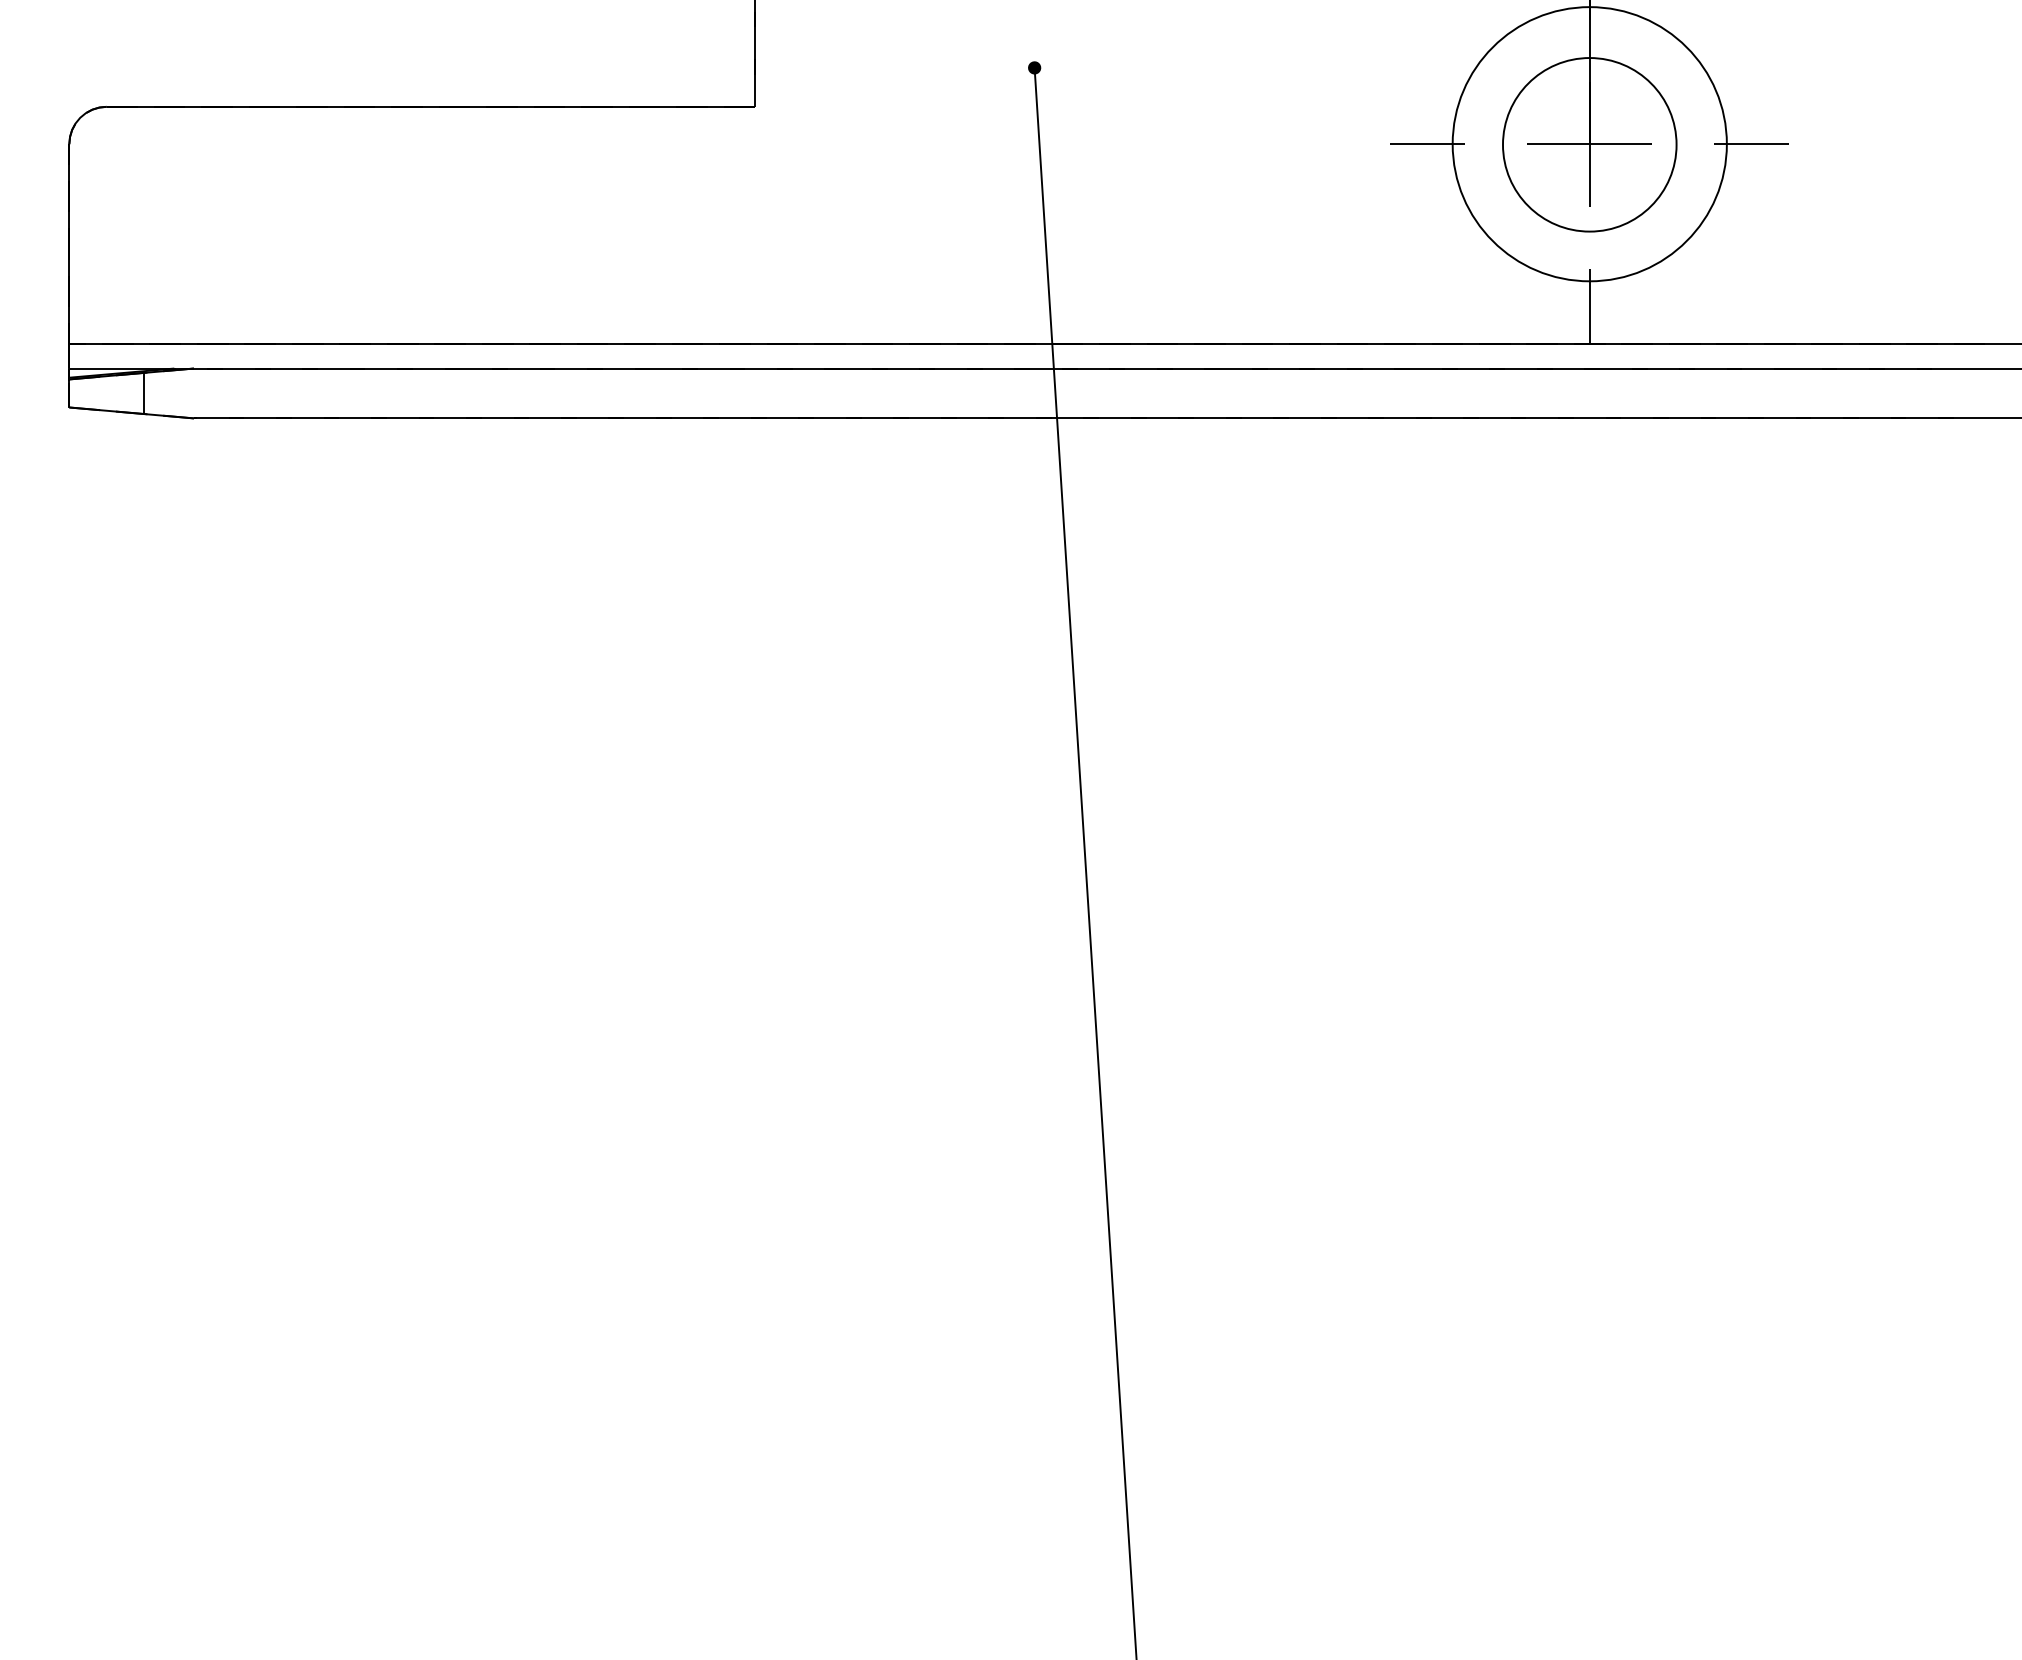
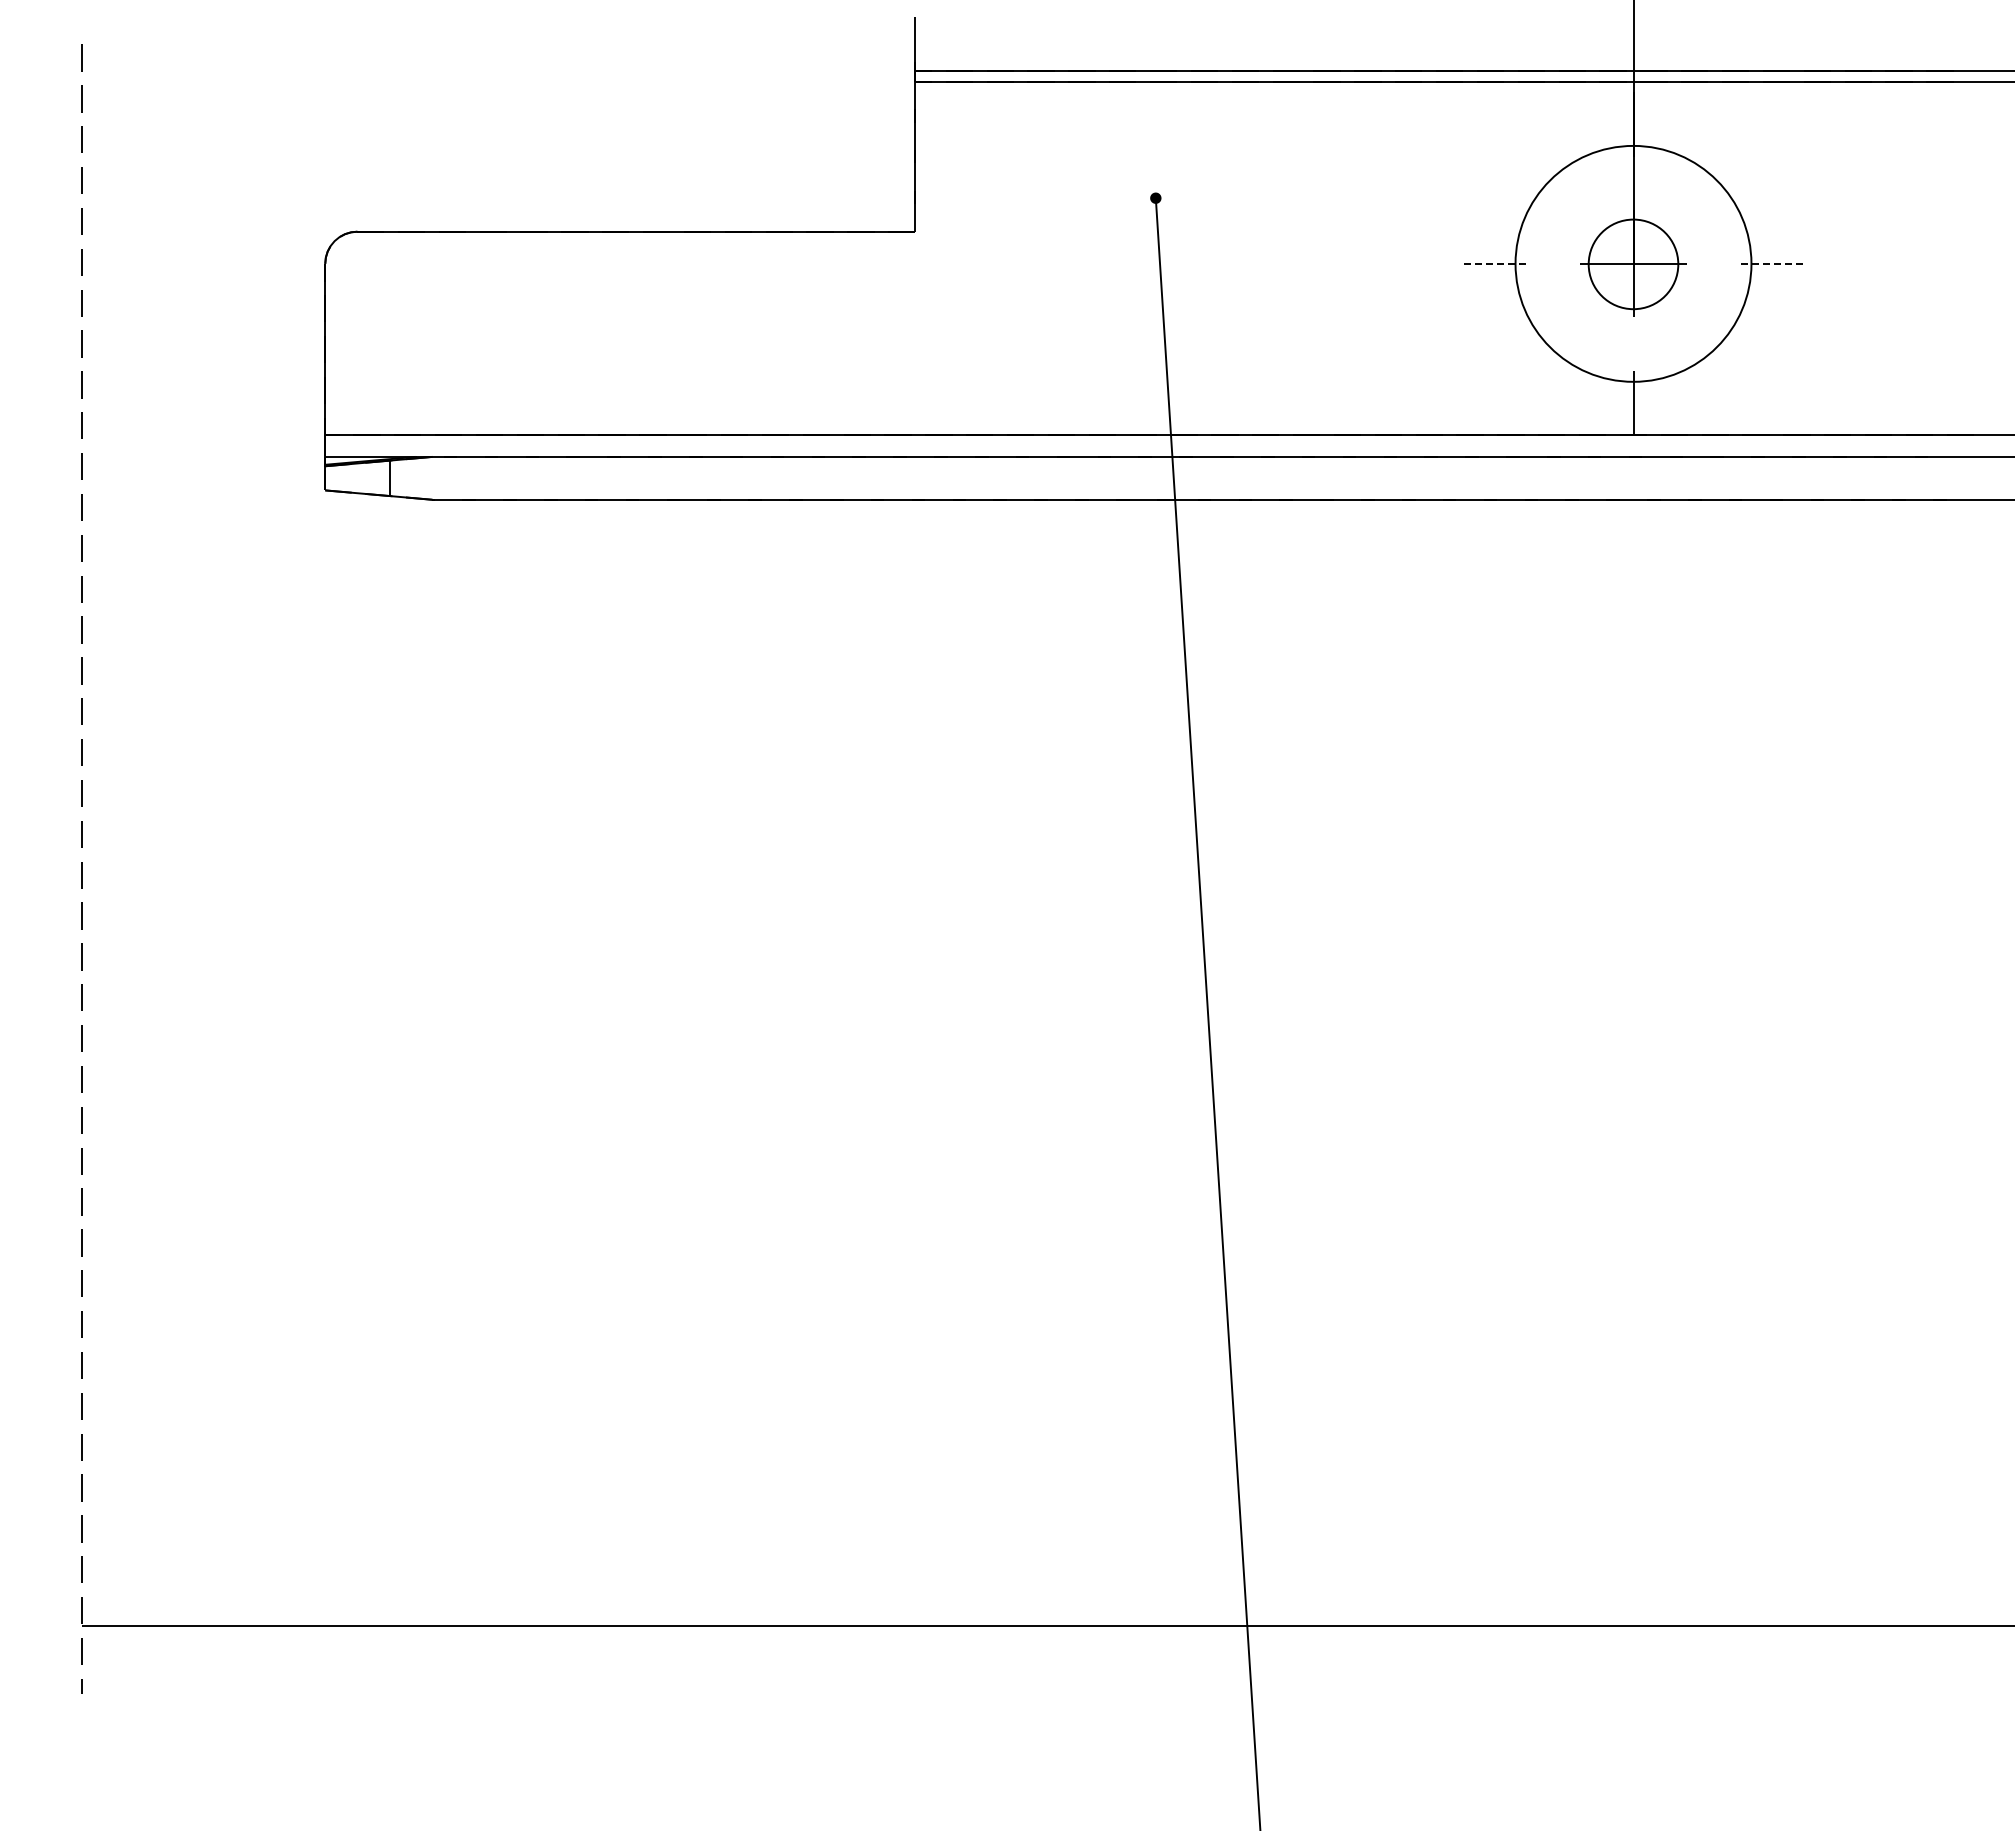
line: (1427, 143) -> (1493, 263), solid -> dashed
line: (1752, 143) -> (1773, 263), solid -> dashed
circle: (1589, 144) -> (1633, 264), size x0.6

